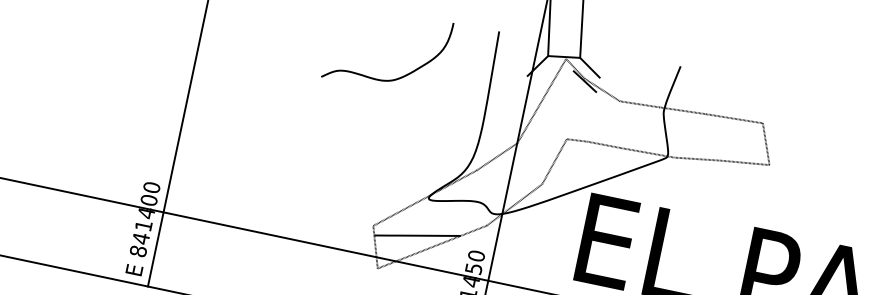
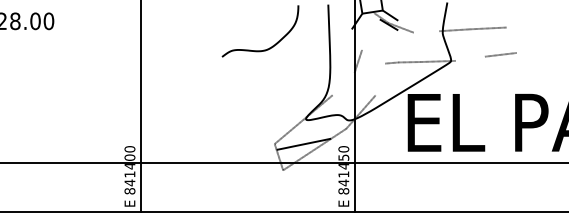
line: (551, 85) -> (368, 31), removed
line: (639, 103) -> (426, 31), removed
line: (766, 142) -> (511, 39), removed
line: (497, 156) -> (343, 83), removed
line: (696, 158) -> (469, 58), removed
line: (554, 161) -> (380, 79), removed

